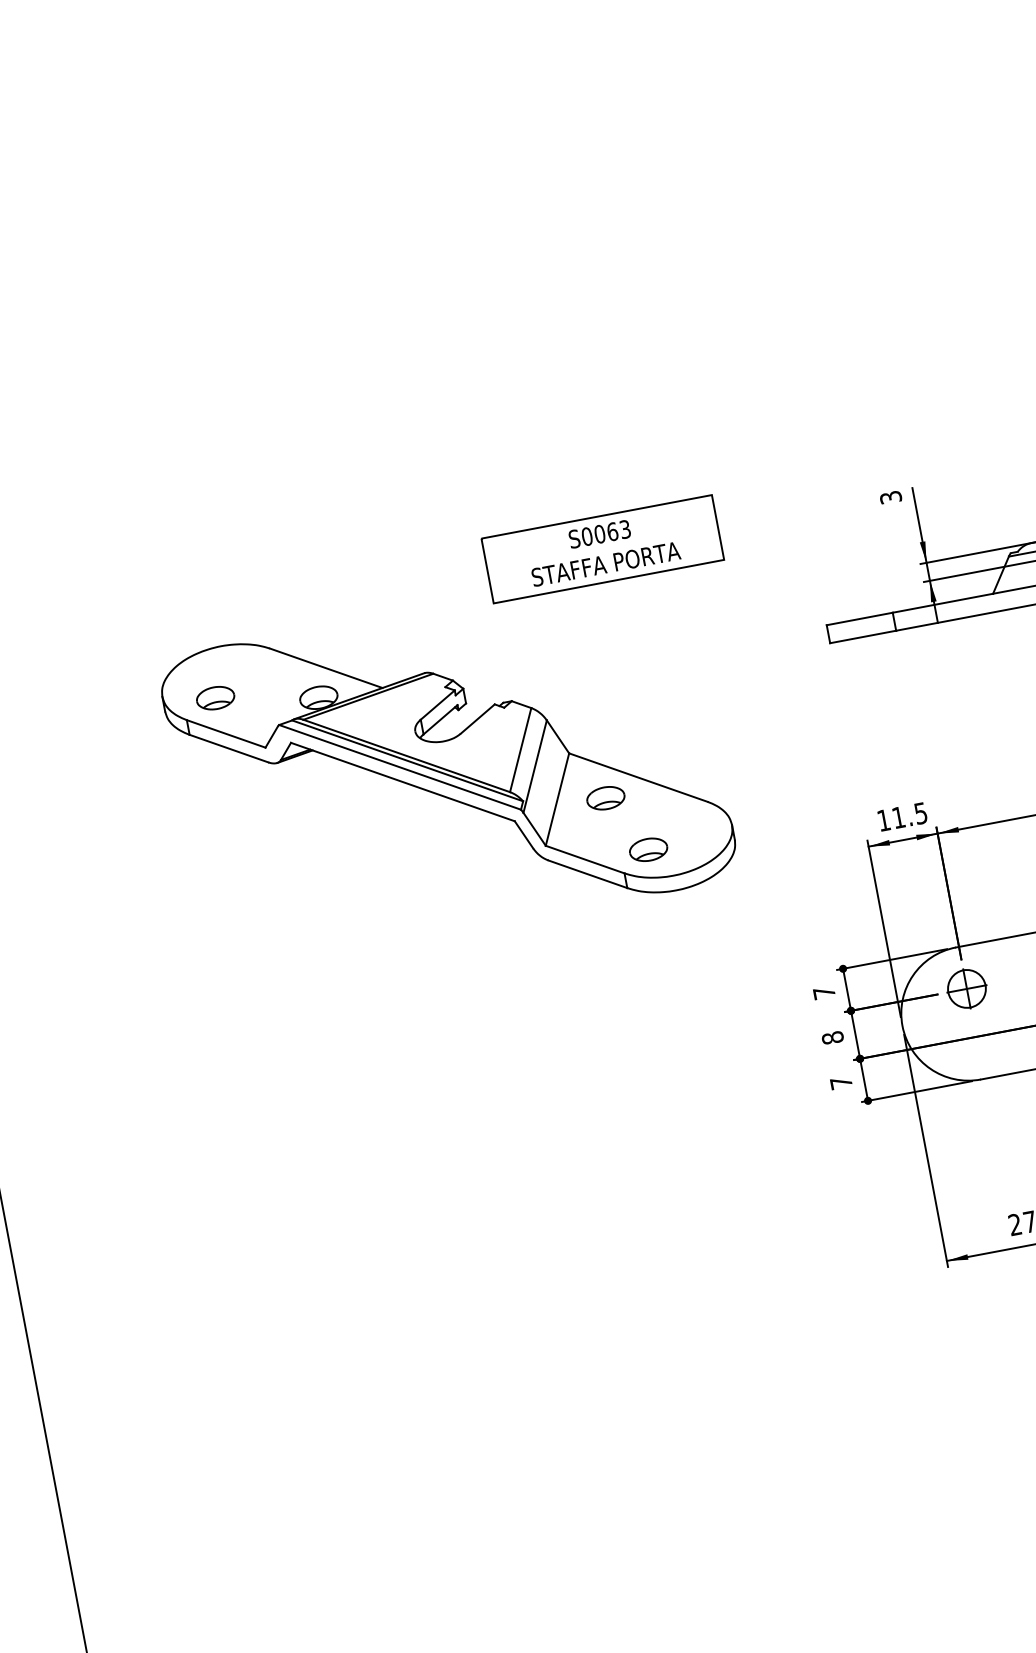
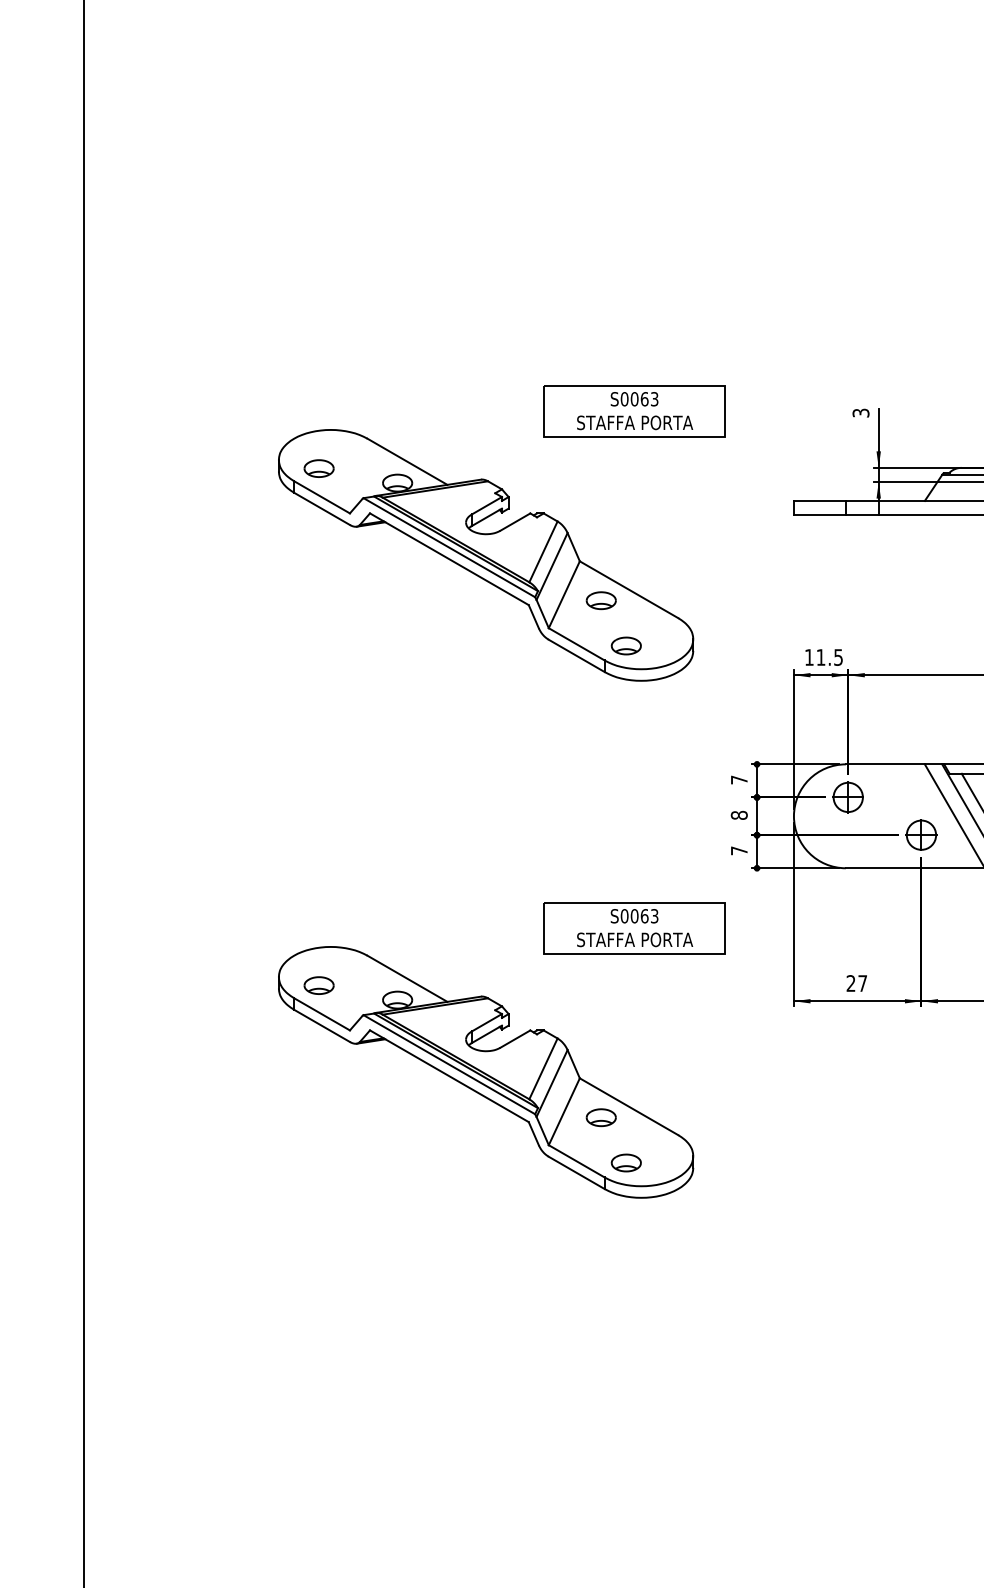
part: (587, 1393) -> (501, 1050), added

